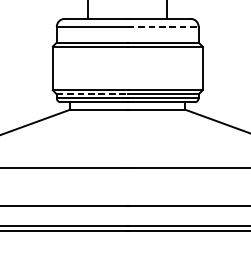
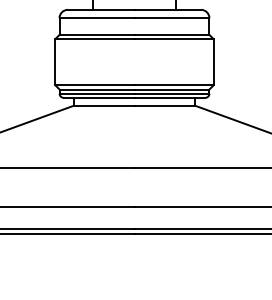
line: (163, 27) -> (172, 18), dashed -> solid
line: (92, 94) -> (97, 89), dashed -> solid

